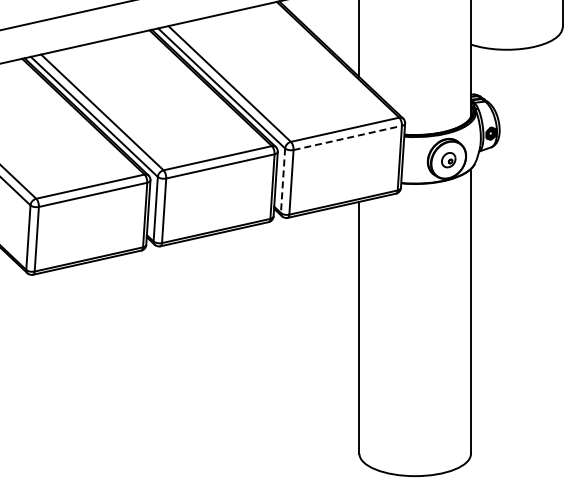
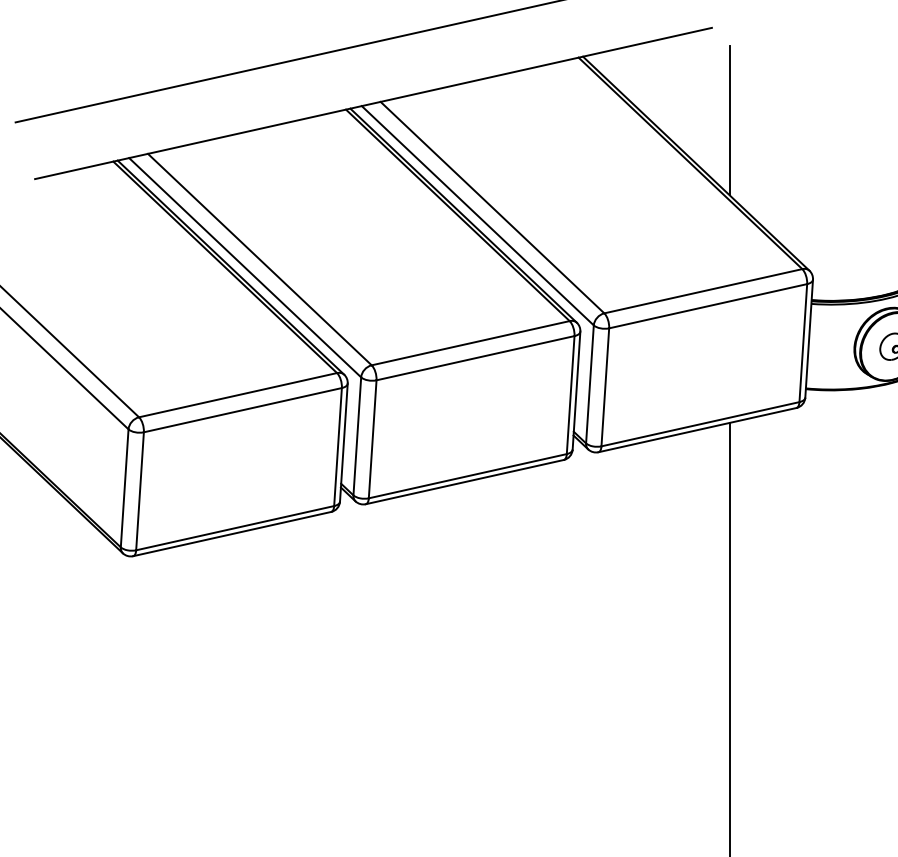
line: (347, 137) -> (707, 305), dashed -> solid
line: (283, 181) -> (590, 385), dashed -> solid

